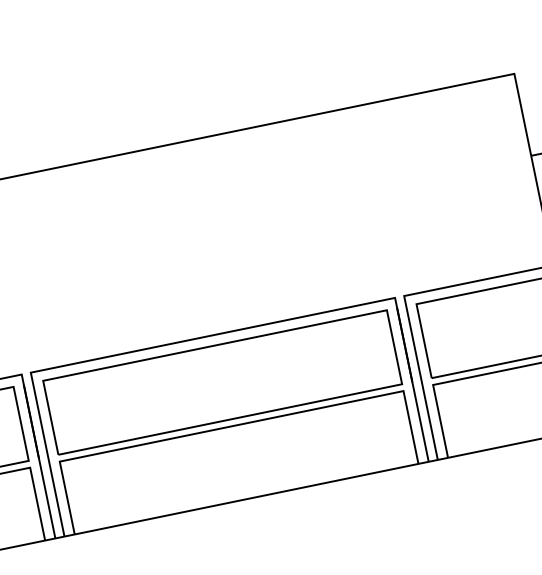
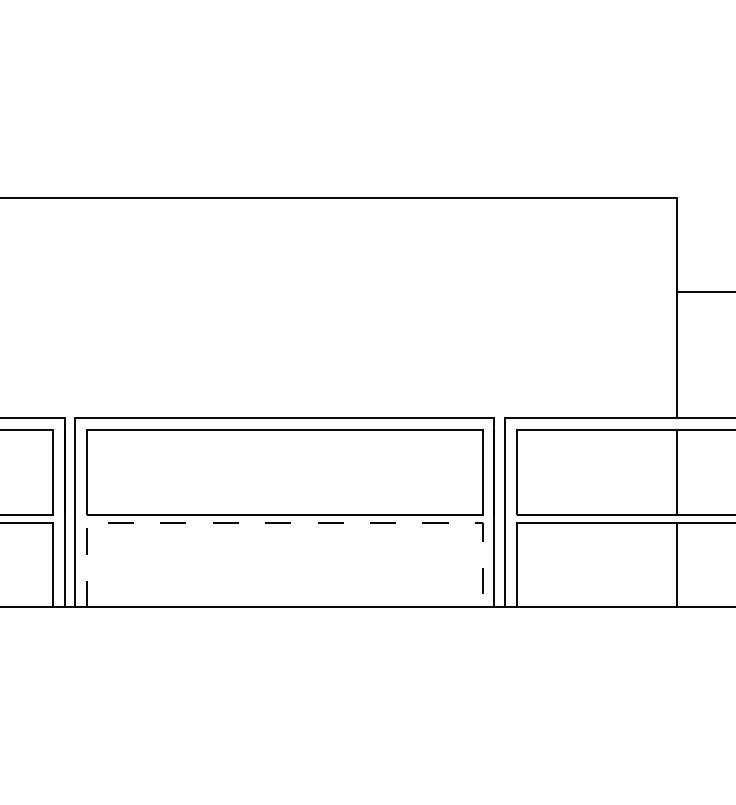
line: (231, 426) -> (284, 523), solid -> dashed

